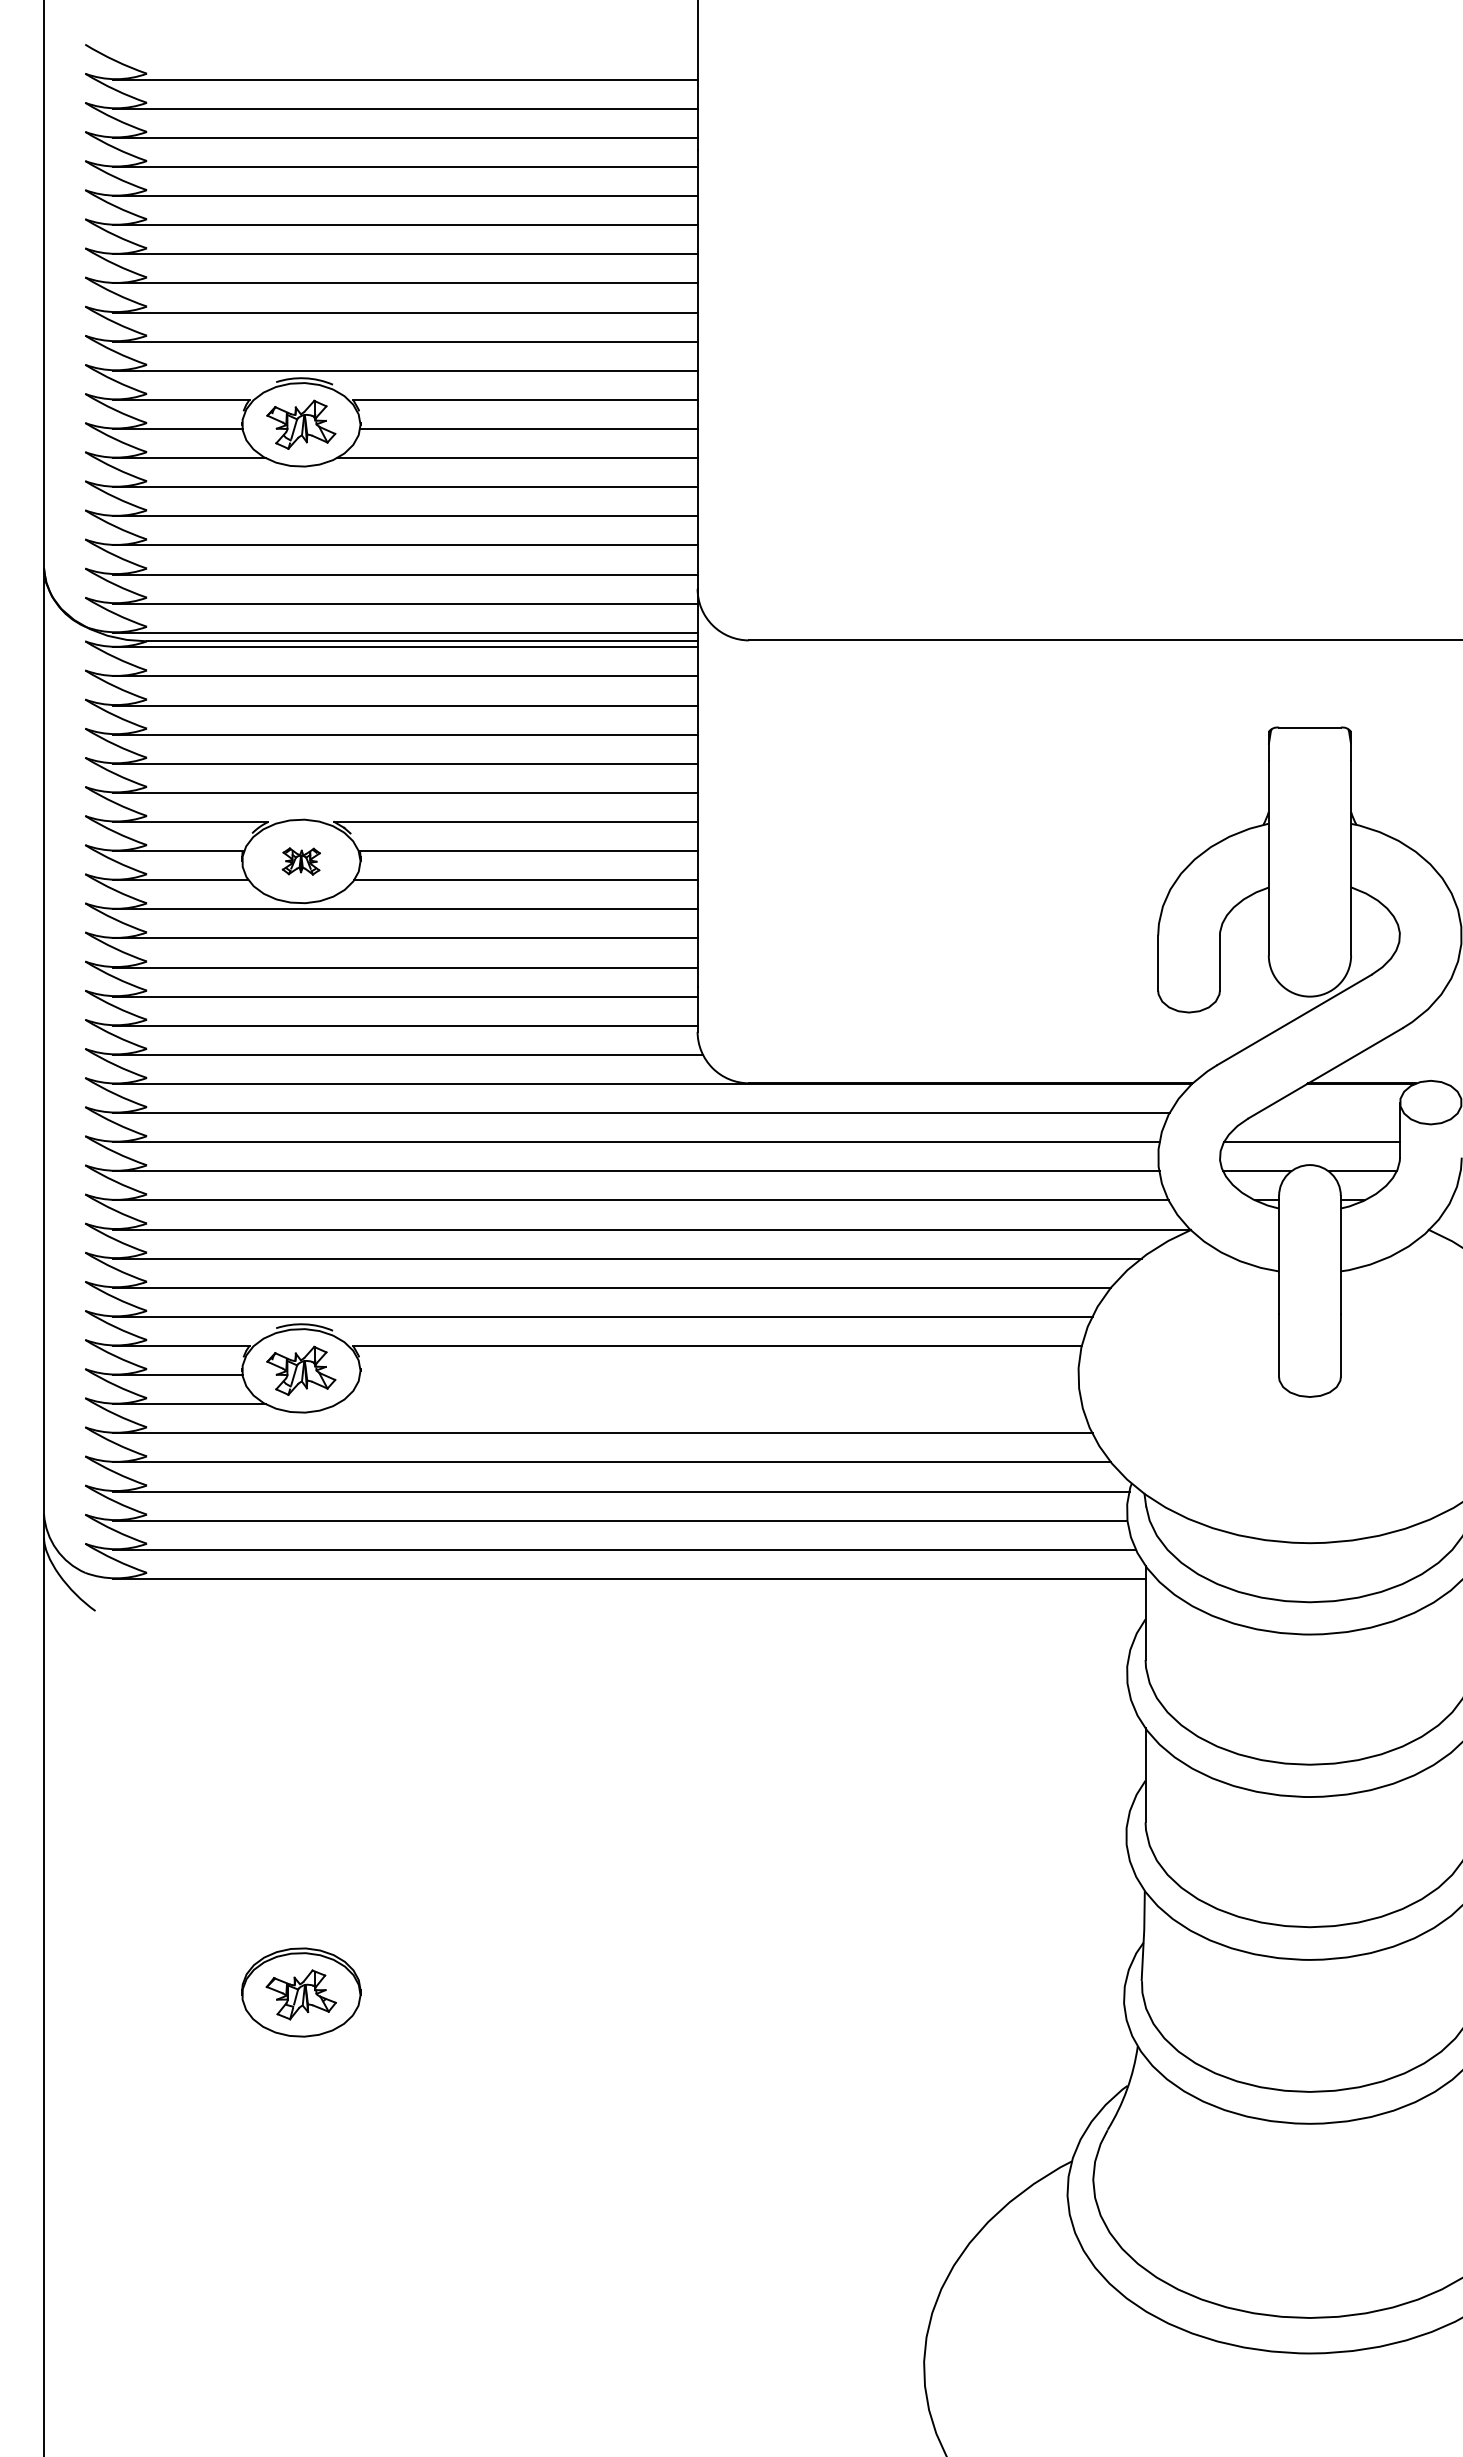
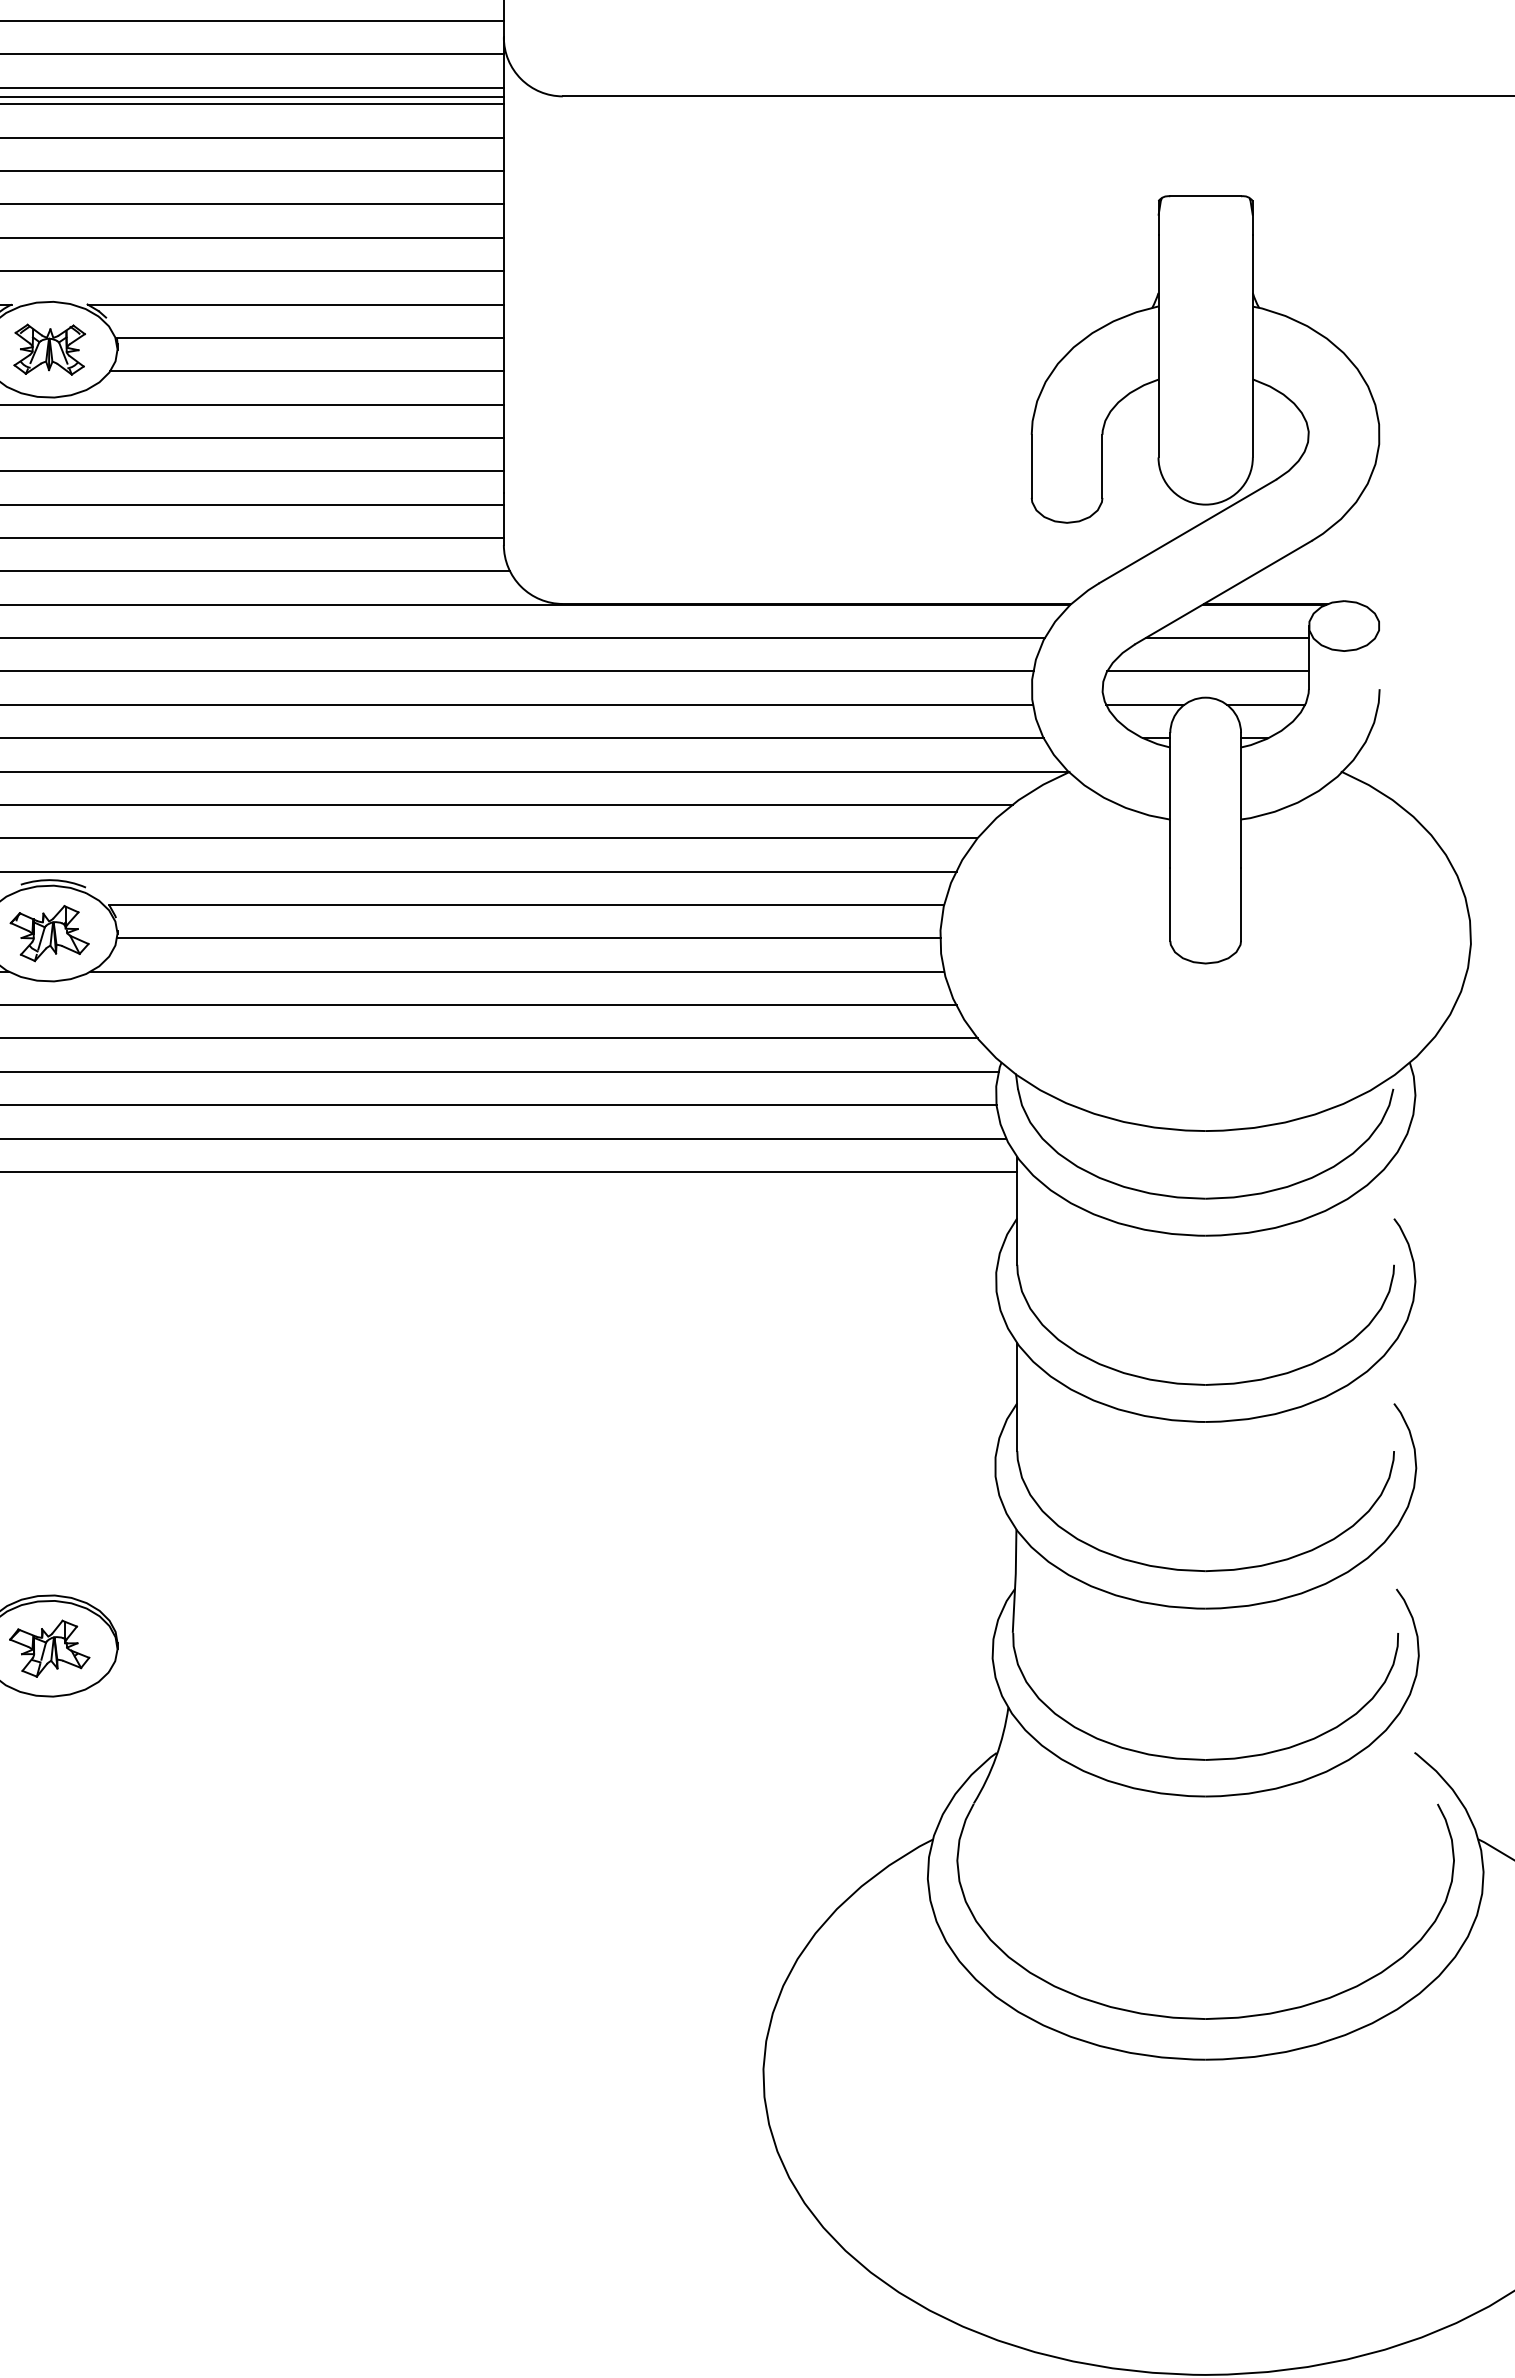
part: (301, 861) -> (49, 349), size x1.67
line: (1328, 1113) -> (1226, 638), added
line: (719, 1375) -> (528, 938), added
line: (709, 1404) -> (517, 972), added

